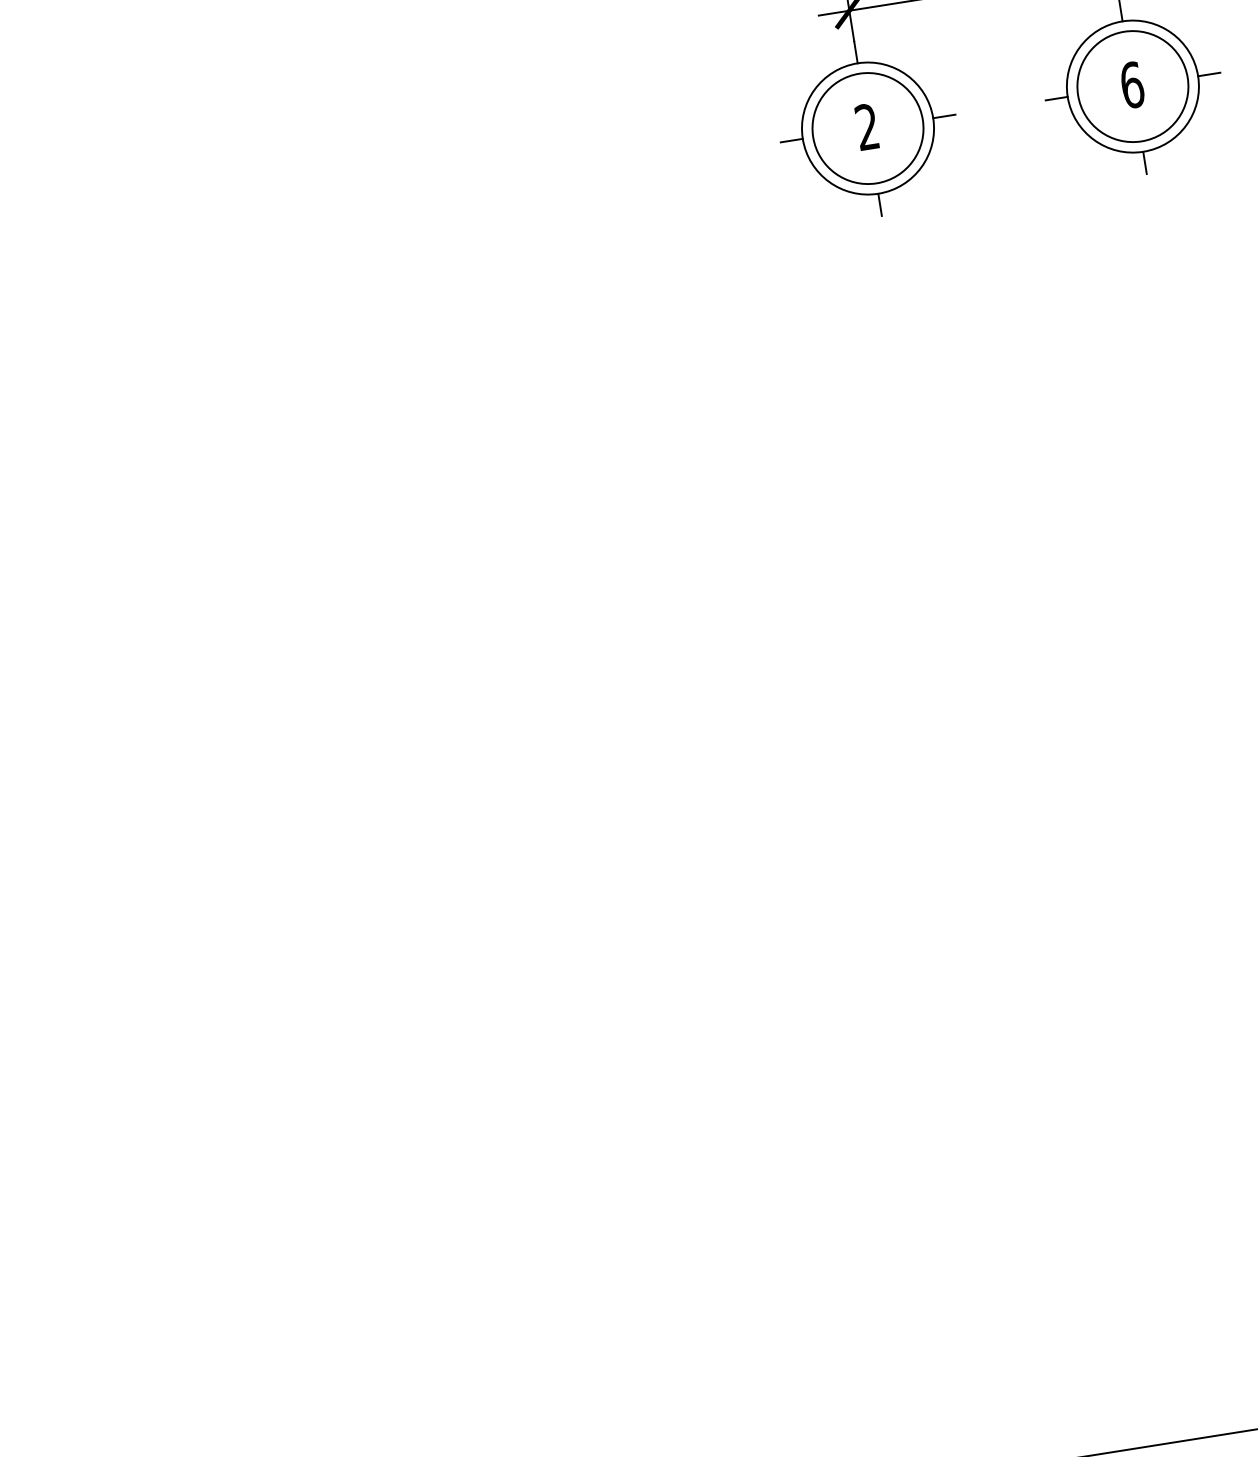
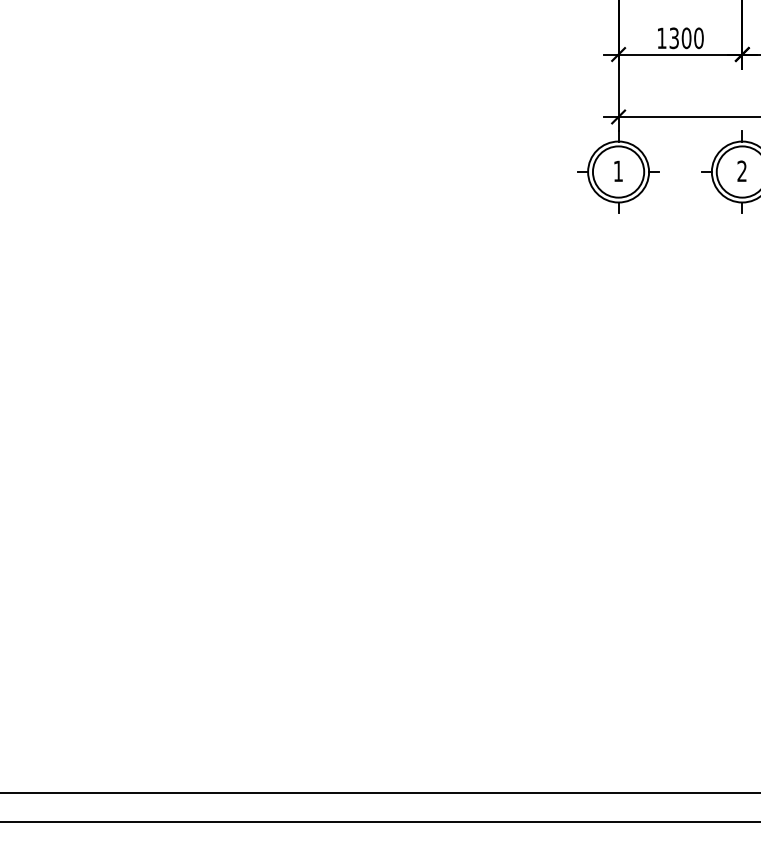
text: (1132, 85) -> (742, 171), 6 -> 2
text: (865, 125) -> (617, 170), 2 -> 1

